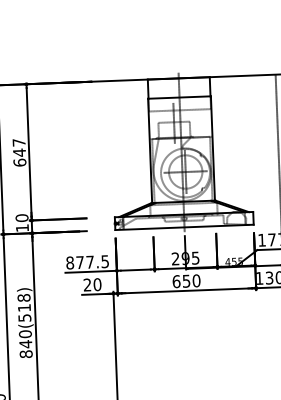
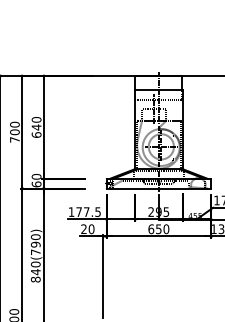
text: (18, 142) -> (36, 119), 647 -> 640
text: (22, 228) -> (36, 184), 10 -> 60
text: (70, 262) -> (71, 211), 877.5 -> 177.5
text: (24, 307) -> (35, 244), 840(518) -> 840(790)

